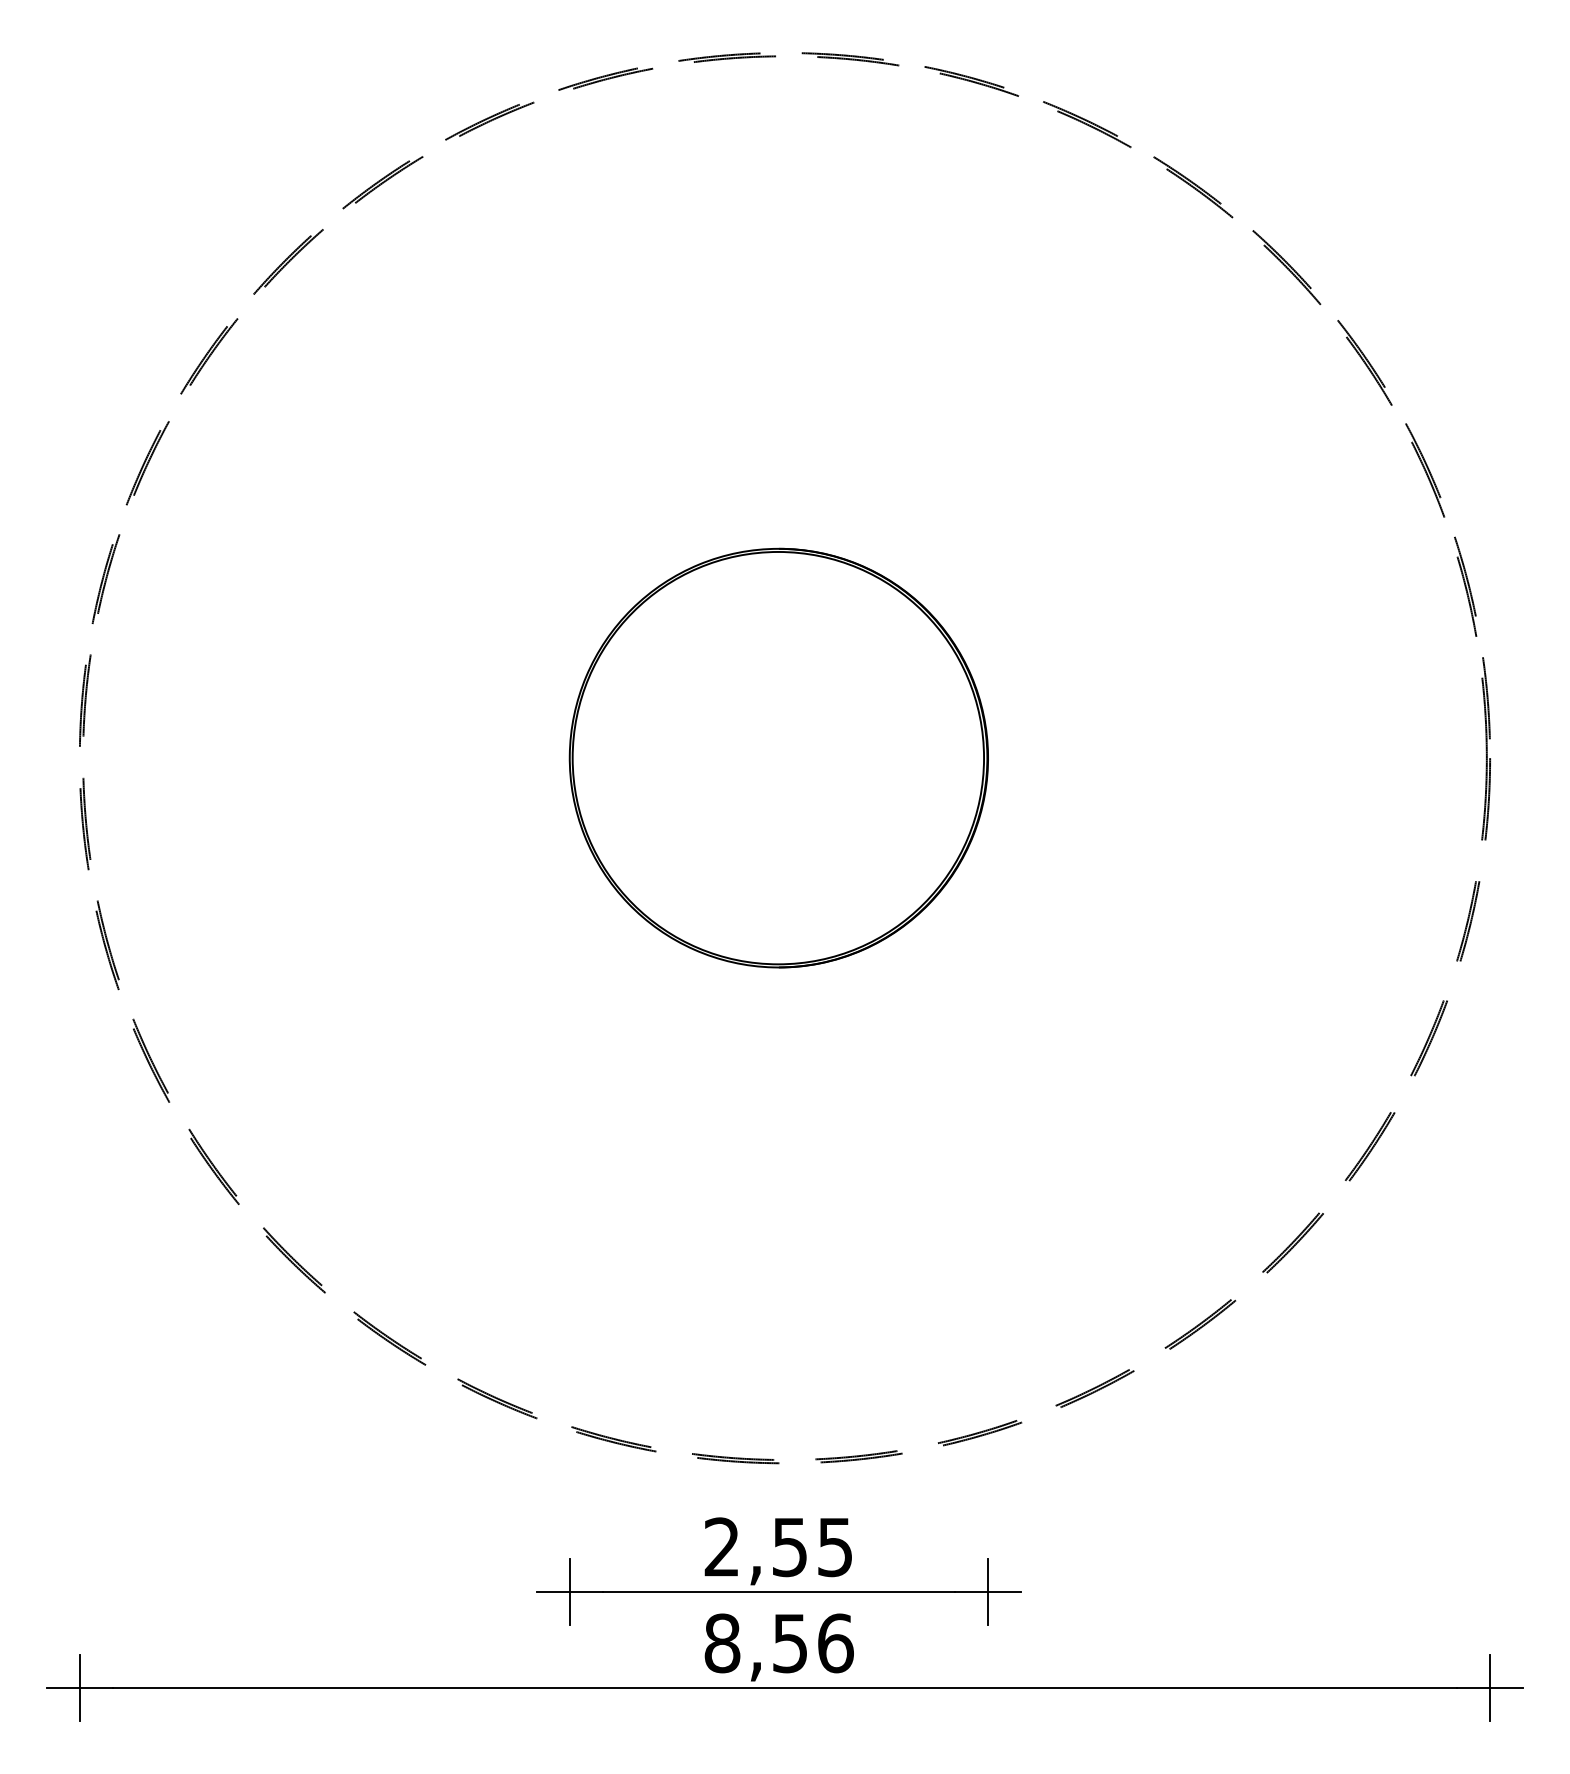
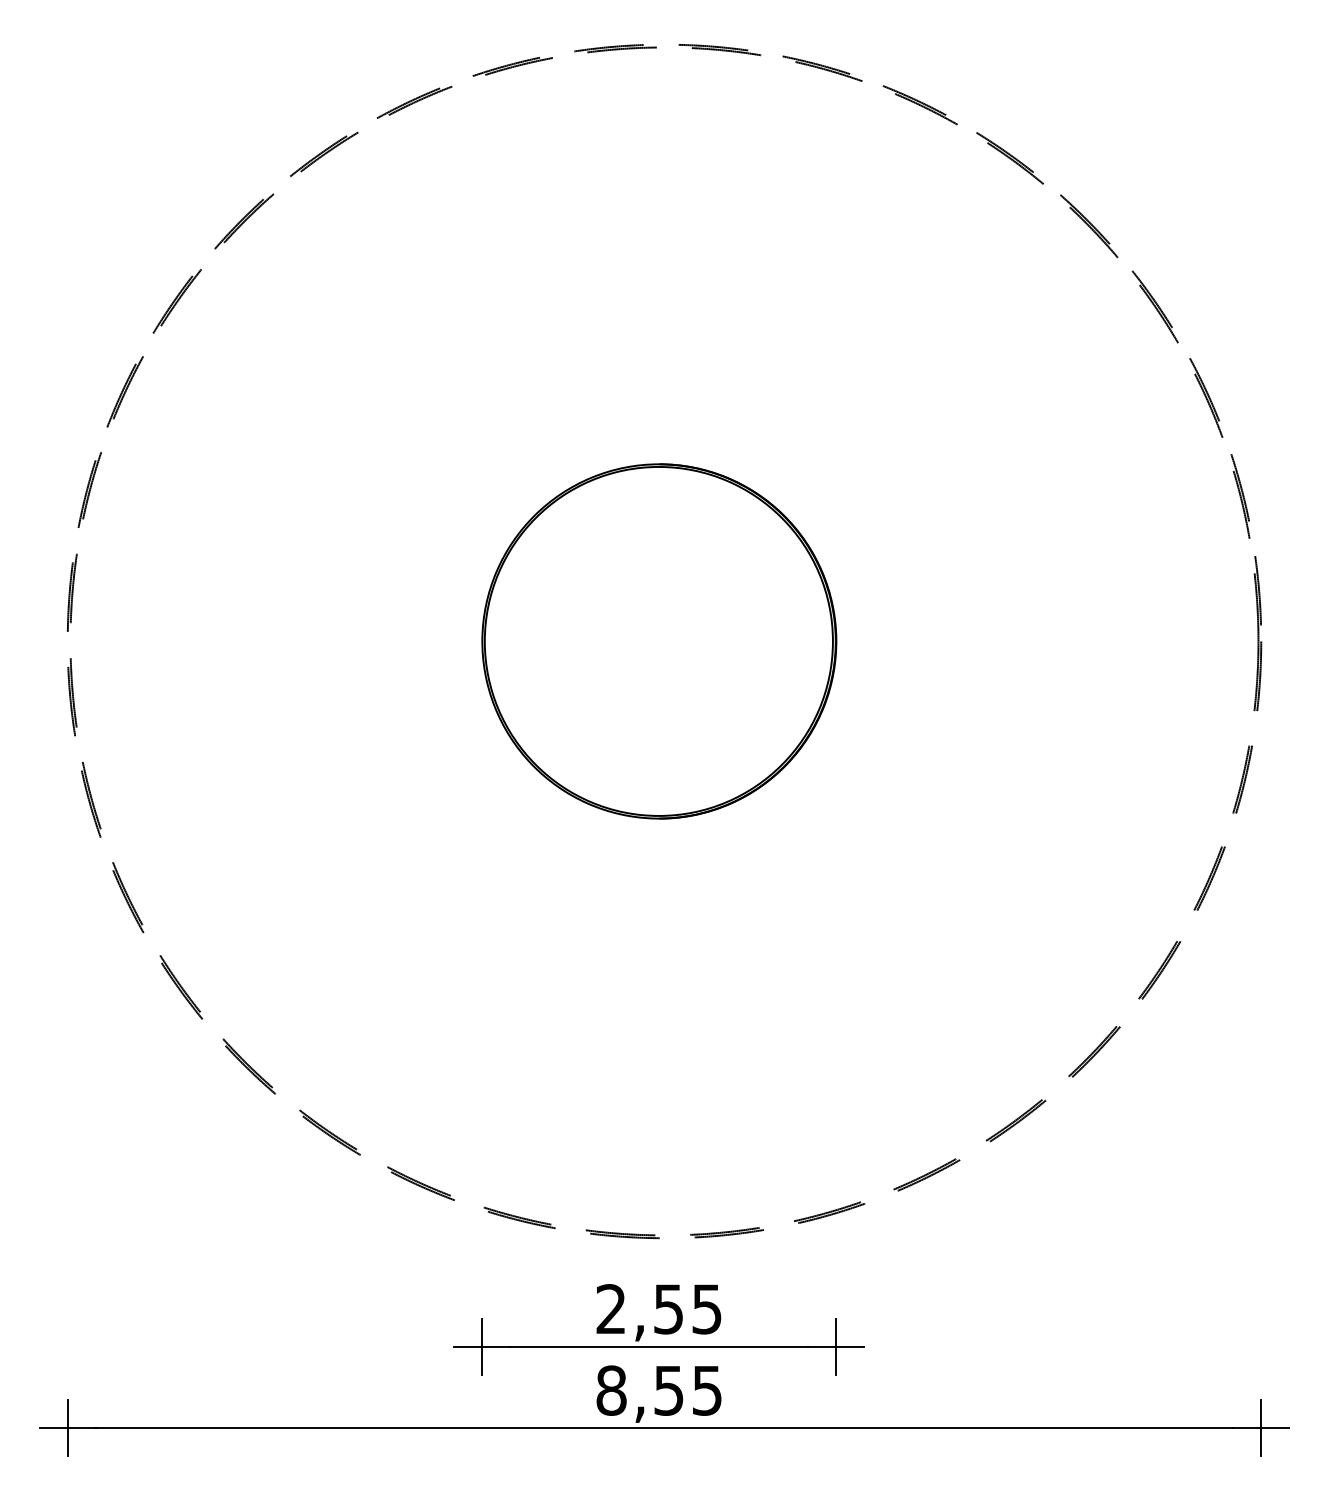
text: (835, 1643) -> (707, 1390), 8,56 -> 8,55

